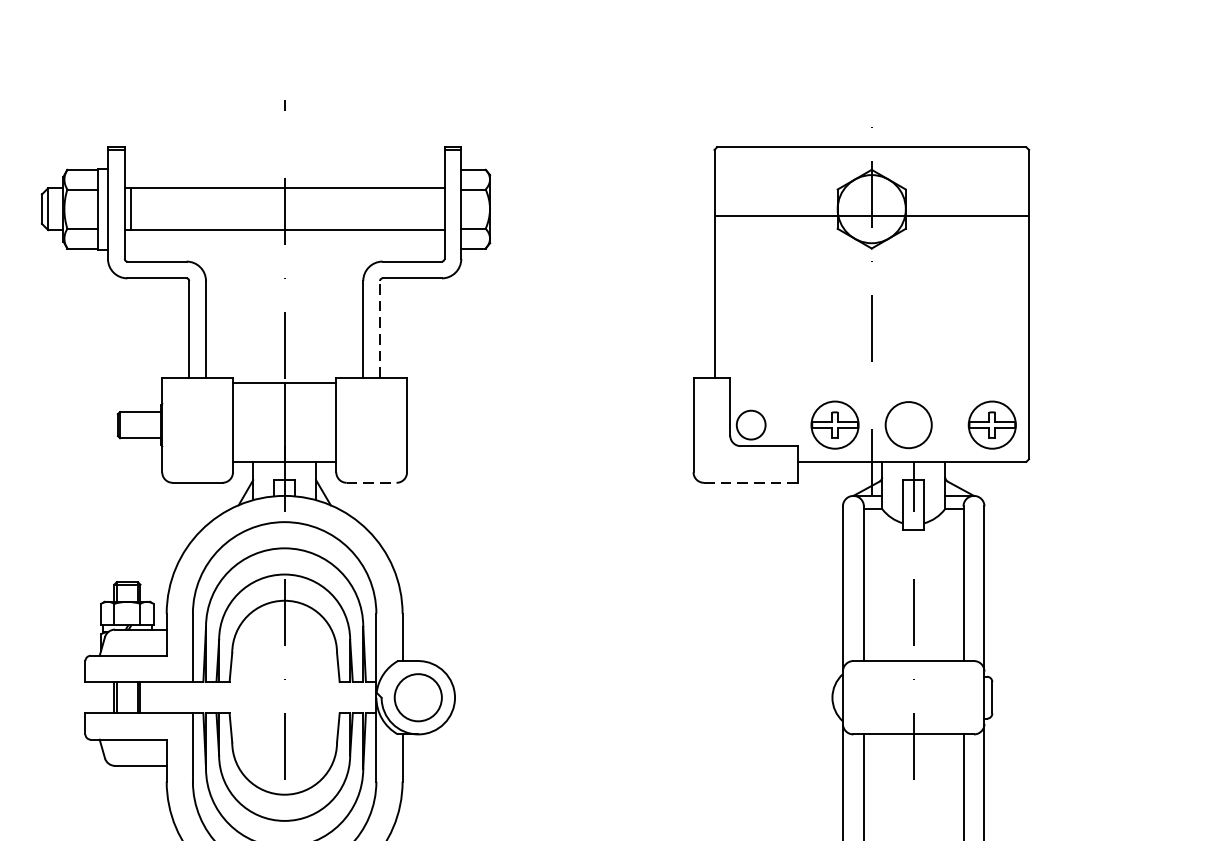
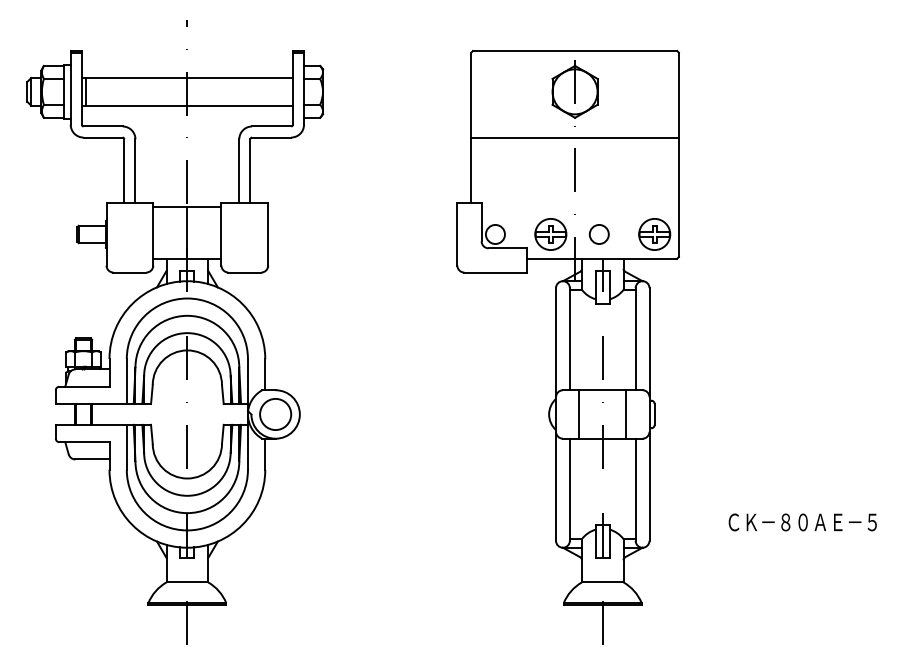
line: (870, 216) -> (574, 137), moved
line: (380, 328) -> (250, 170), dashed -> solid
circle: (907, 425) -> (598, 234), size x0.62
line: (372, 482) -> (245, 272), dashed -> solid
line: (751, 482) -> (495, 272), dashed -> solid
line: (878, 697) -> (579, 414), added
line: (949, 697) -> (626, 414), added

